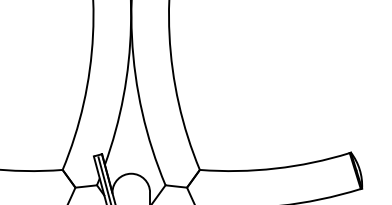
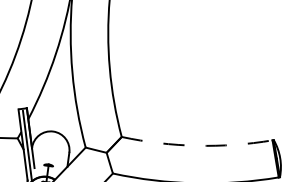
arc: (275, 168) -> (196, 145), solid -> dashed

